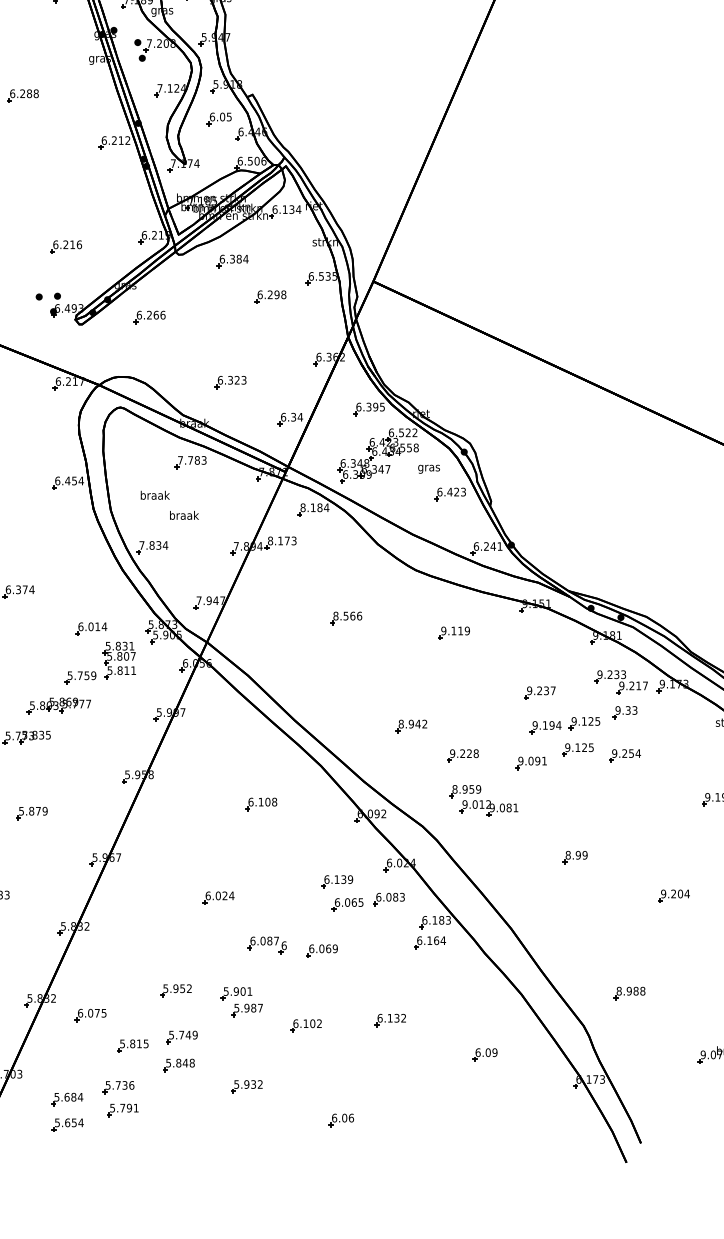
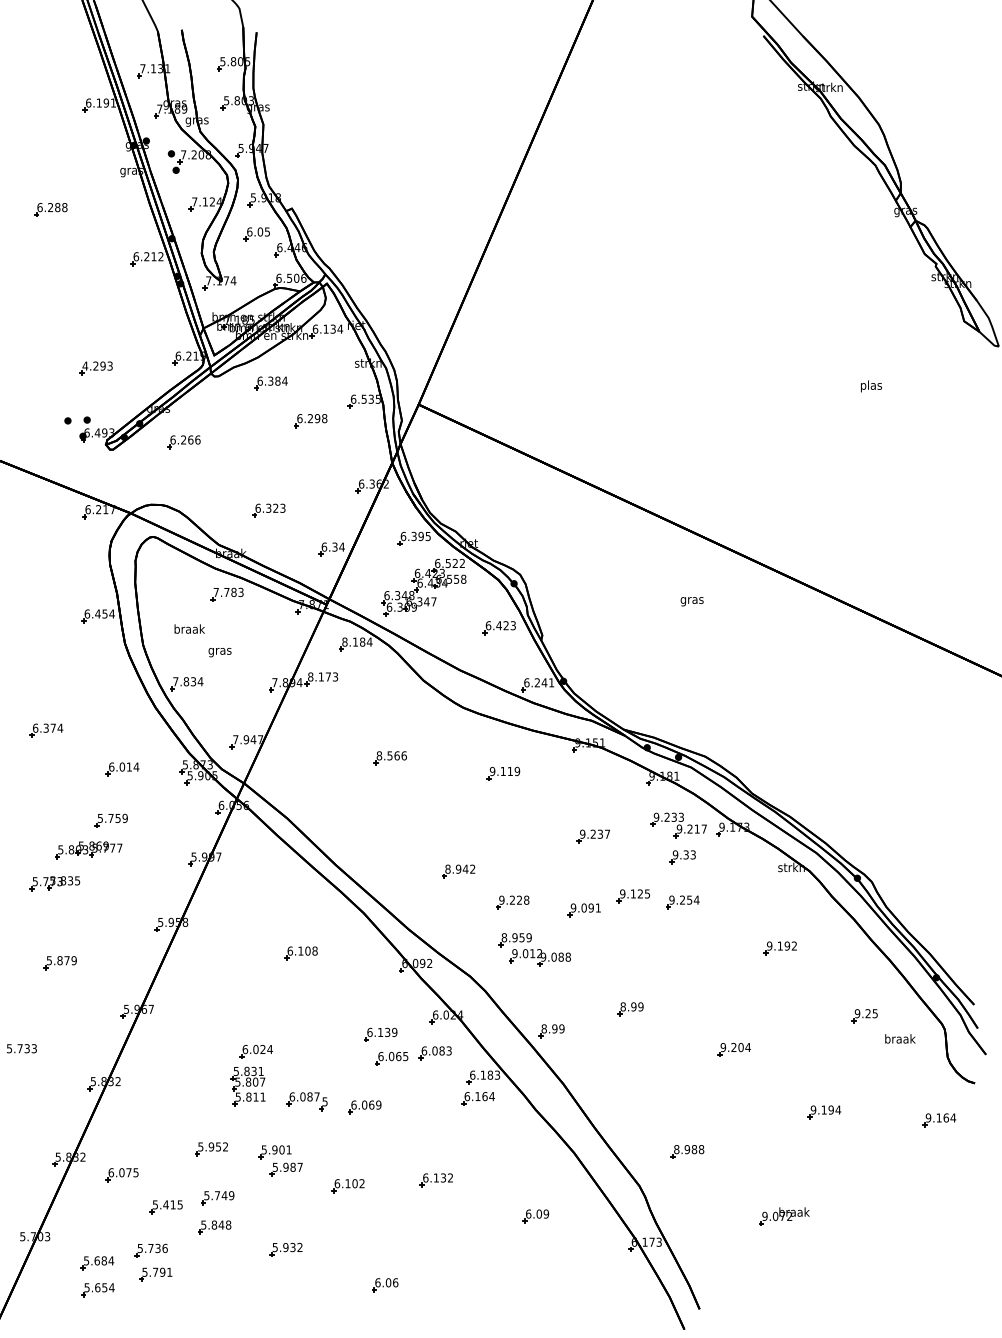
text: (67, 244) -> (97, 365), 6.216 -> 4.293
text: (428, 469) -> (691, 601), moved
text: (184, 516) -> (220, 651), braak -> gras
part: (118, 660) -> (247, 1086), moved
part: (564, 725) -> (619, 870), removed
text: (515, 807) -> (567, 956), 9.081 -> 9.088
part: (499, 878) -> (551, 1031), added
text: (283, 945) -> (324, 1101), 6 -> 5
text: (132, 1043) -> (165, 1204), 5.815 -> 5.415

